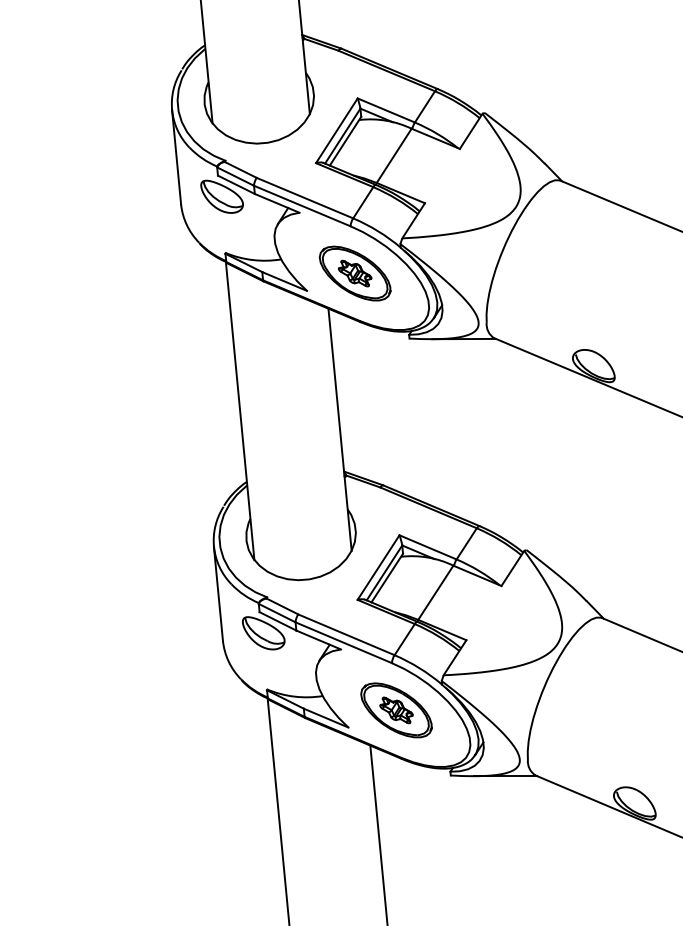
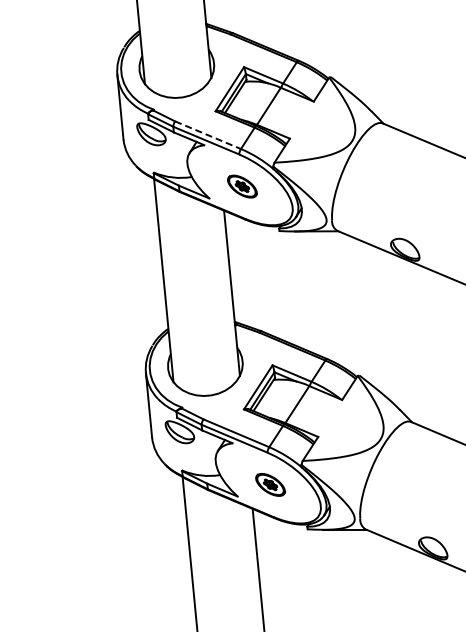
line: (305, 198) -> (208, 135), solid -> dashed
part: (355, 273) -> (242, 186), size x0.6
part: (396, 709) -> (270, 484), size x0.6

